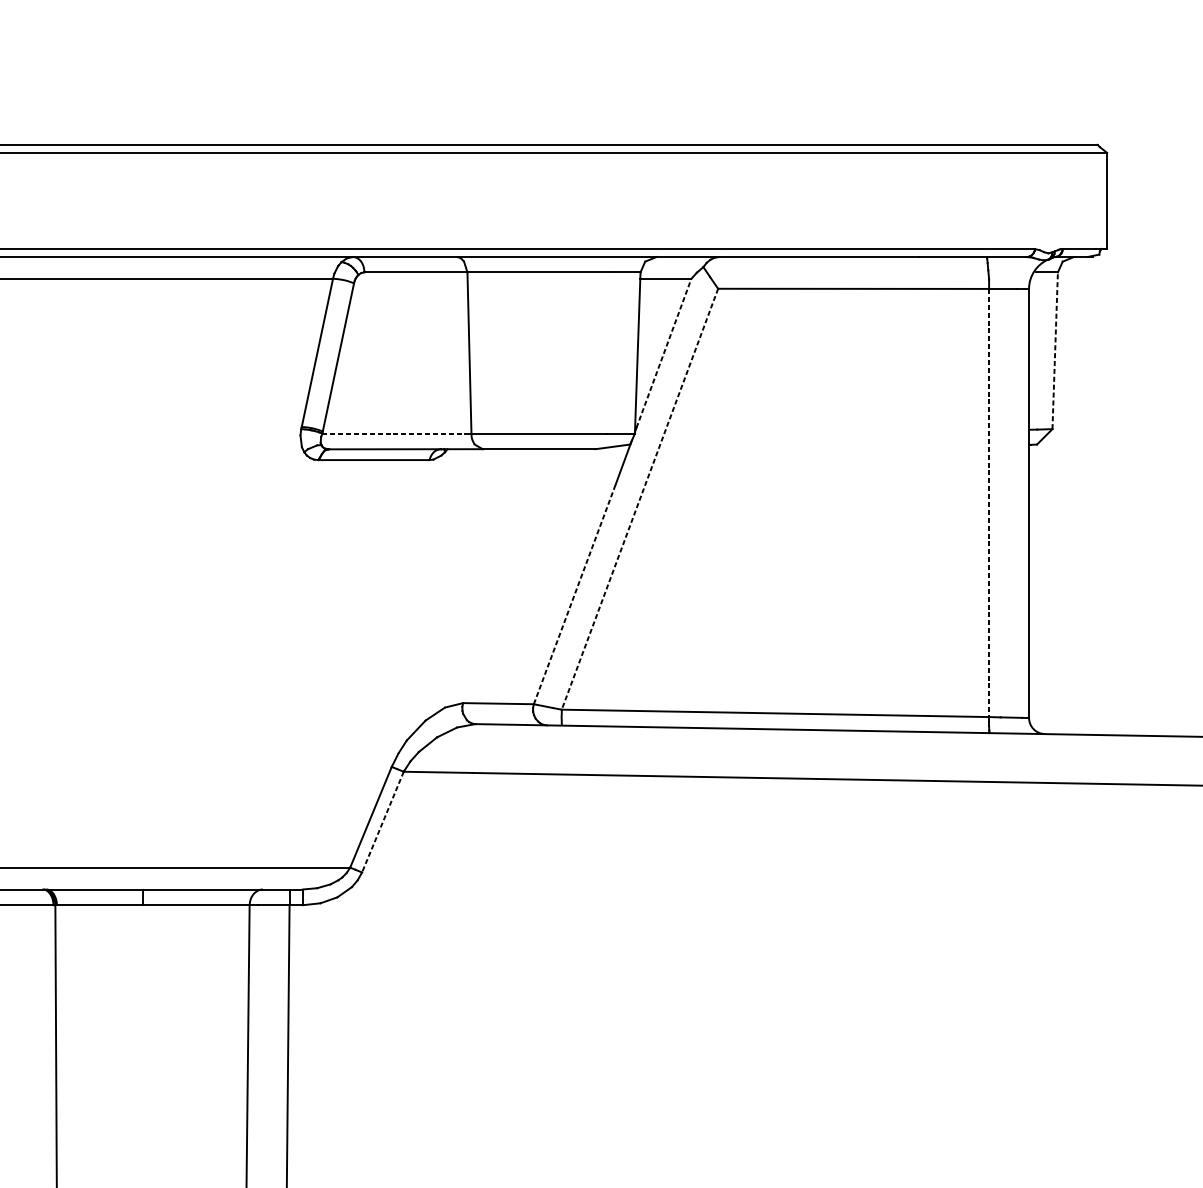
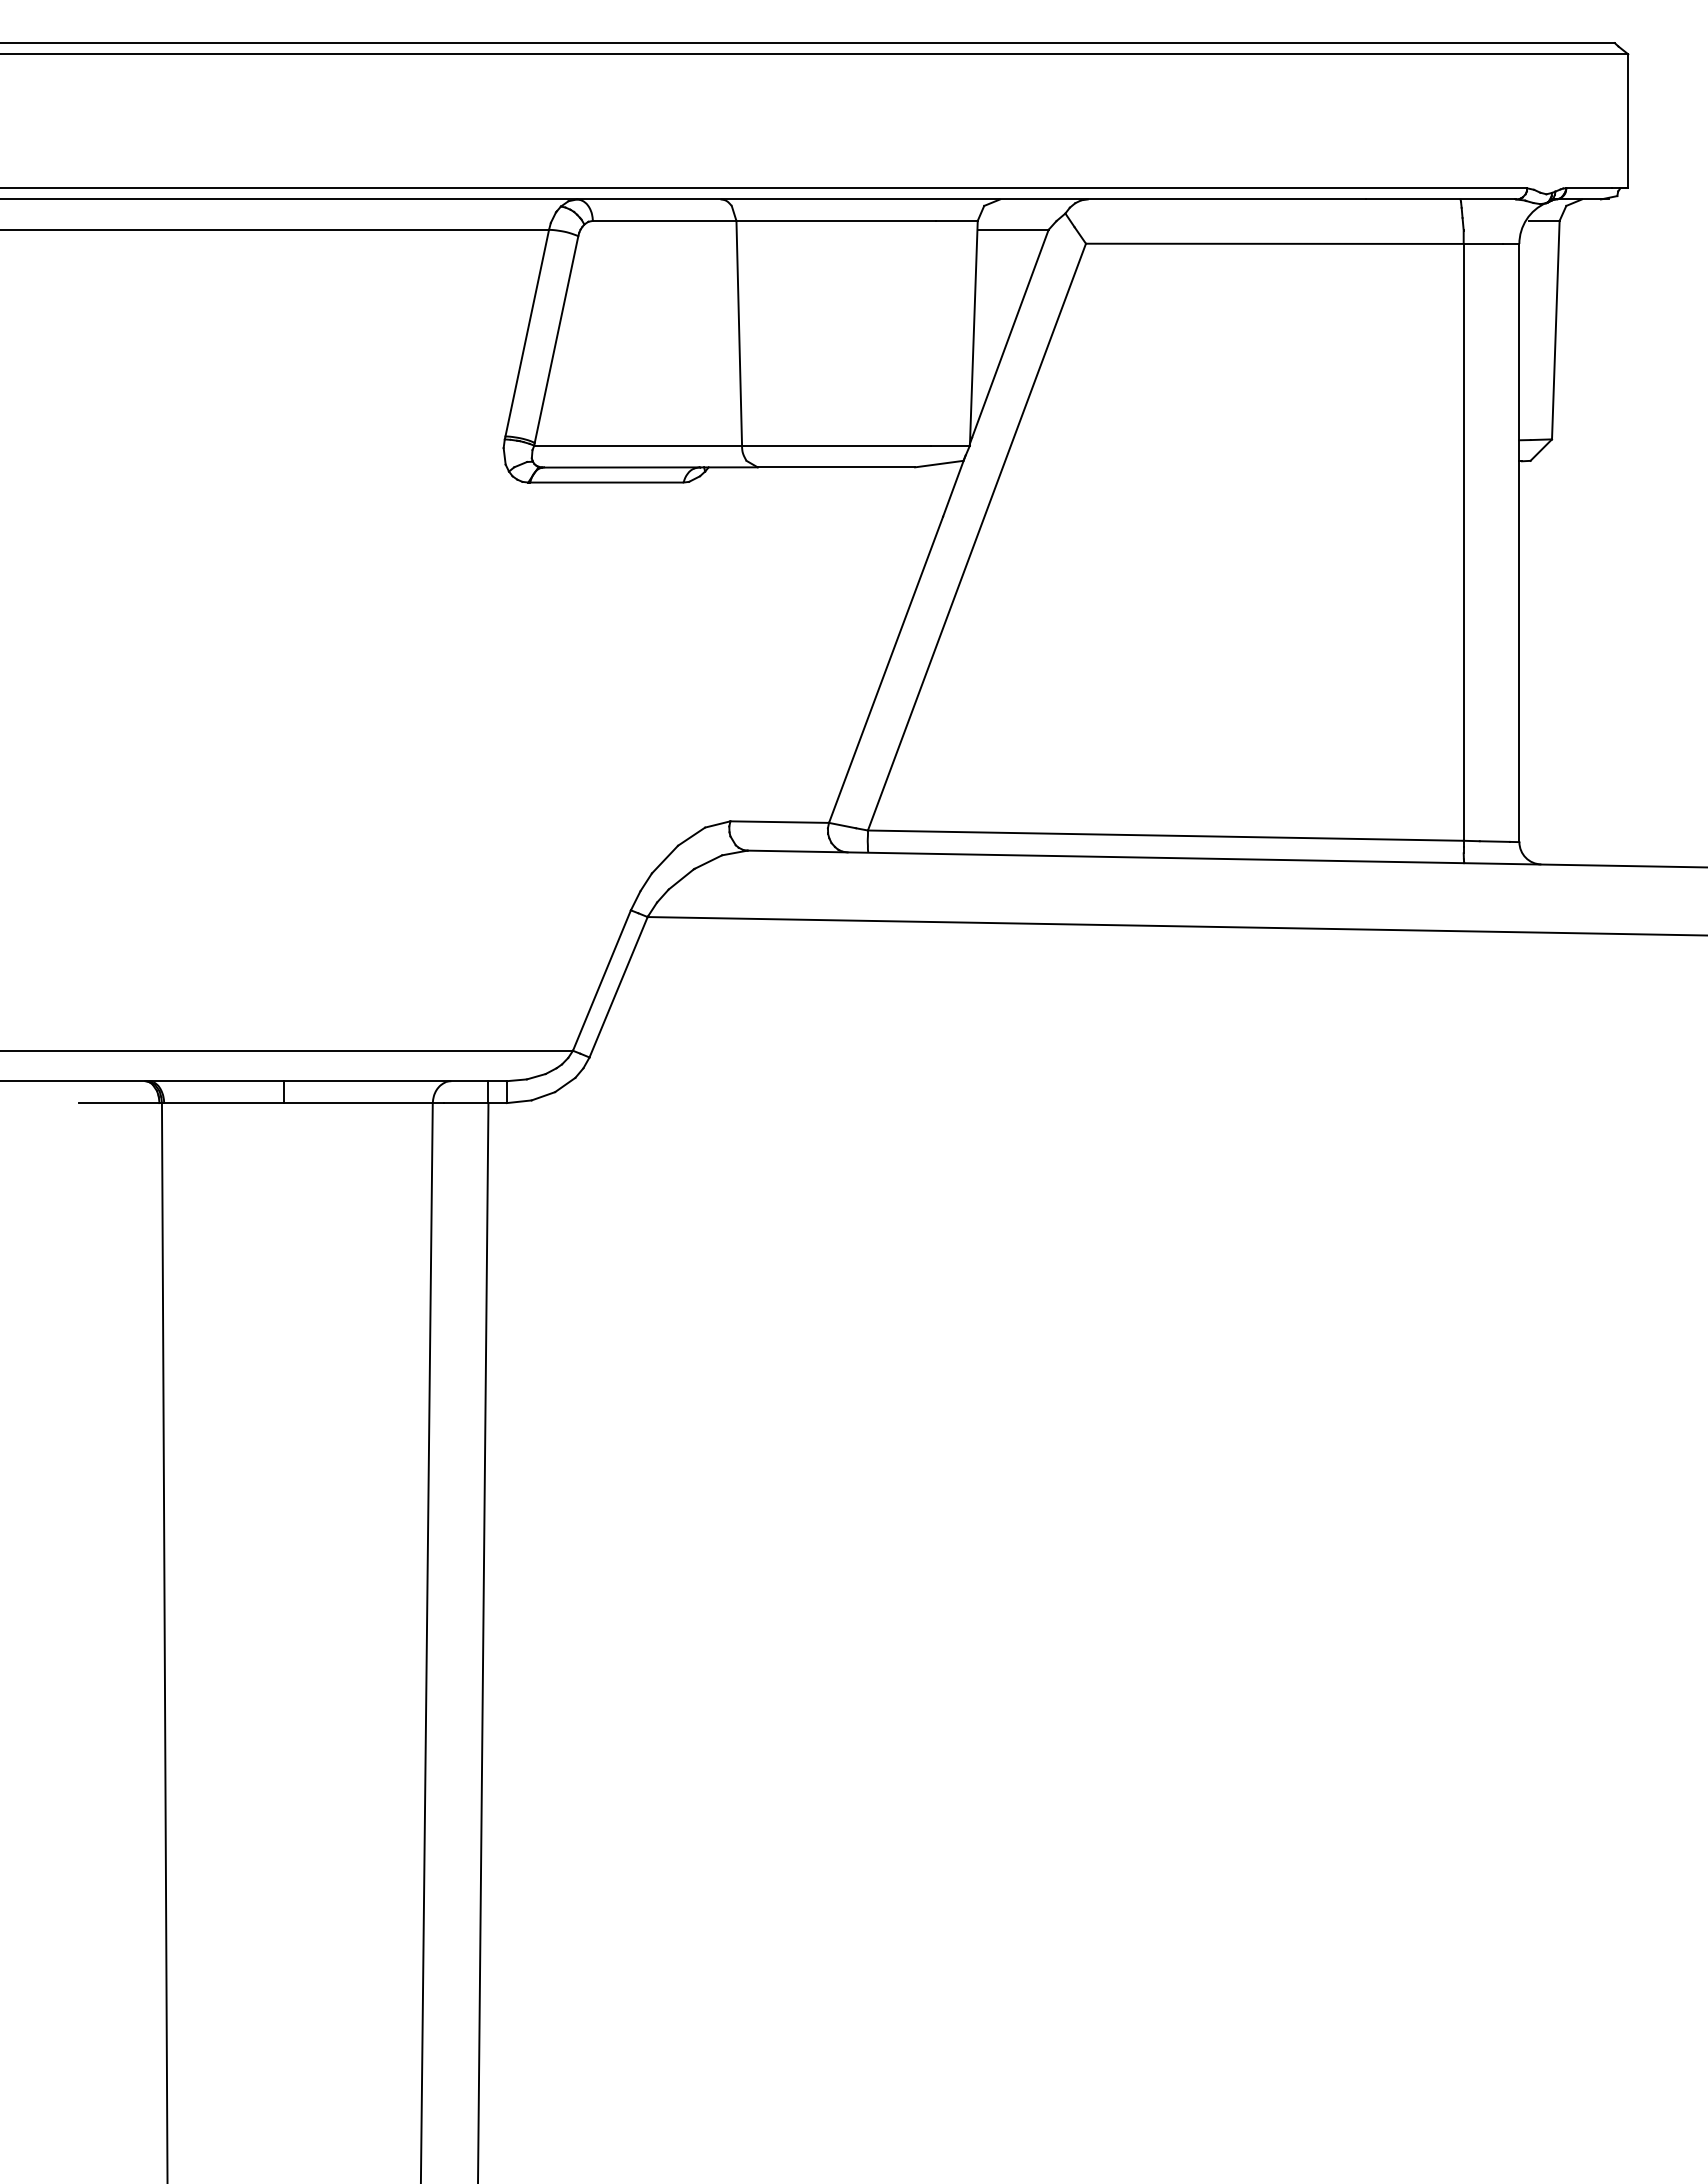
line: (1054, 350) -> (1555, 329), dashed -> solid
line: (664, 353) -> (1010, 333), dashed -> solid
line: (397, 433) -> (638, 445), dashed -> solid
line: (639, 499) -> (976, 537), dashed -> solid
line: (988, 503) -> (1463, 542), dashed -> solid
line: (575, 594) -> (886, 669), dashed -> solid
line: (382, 822) -> (618, 987), dashed -> solid

